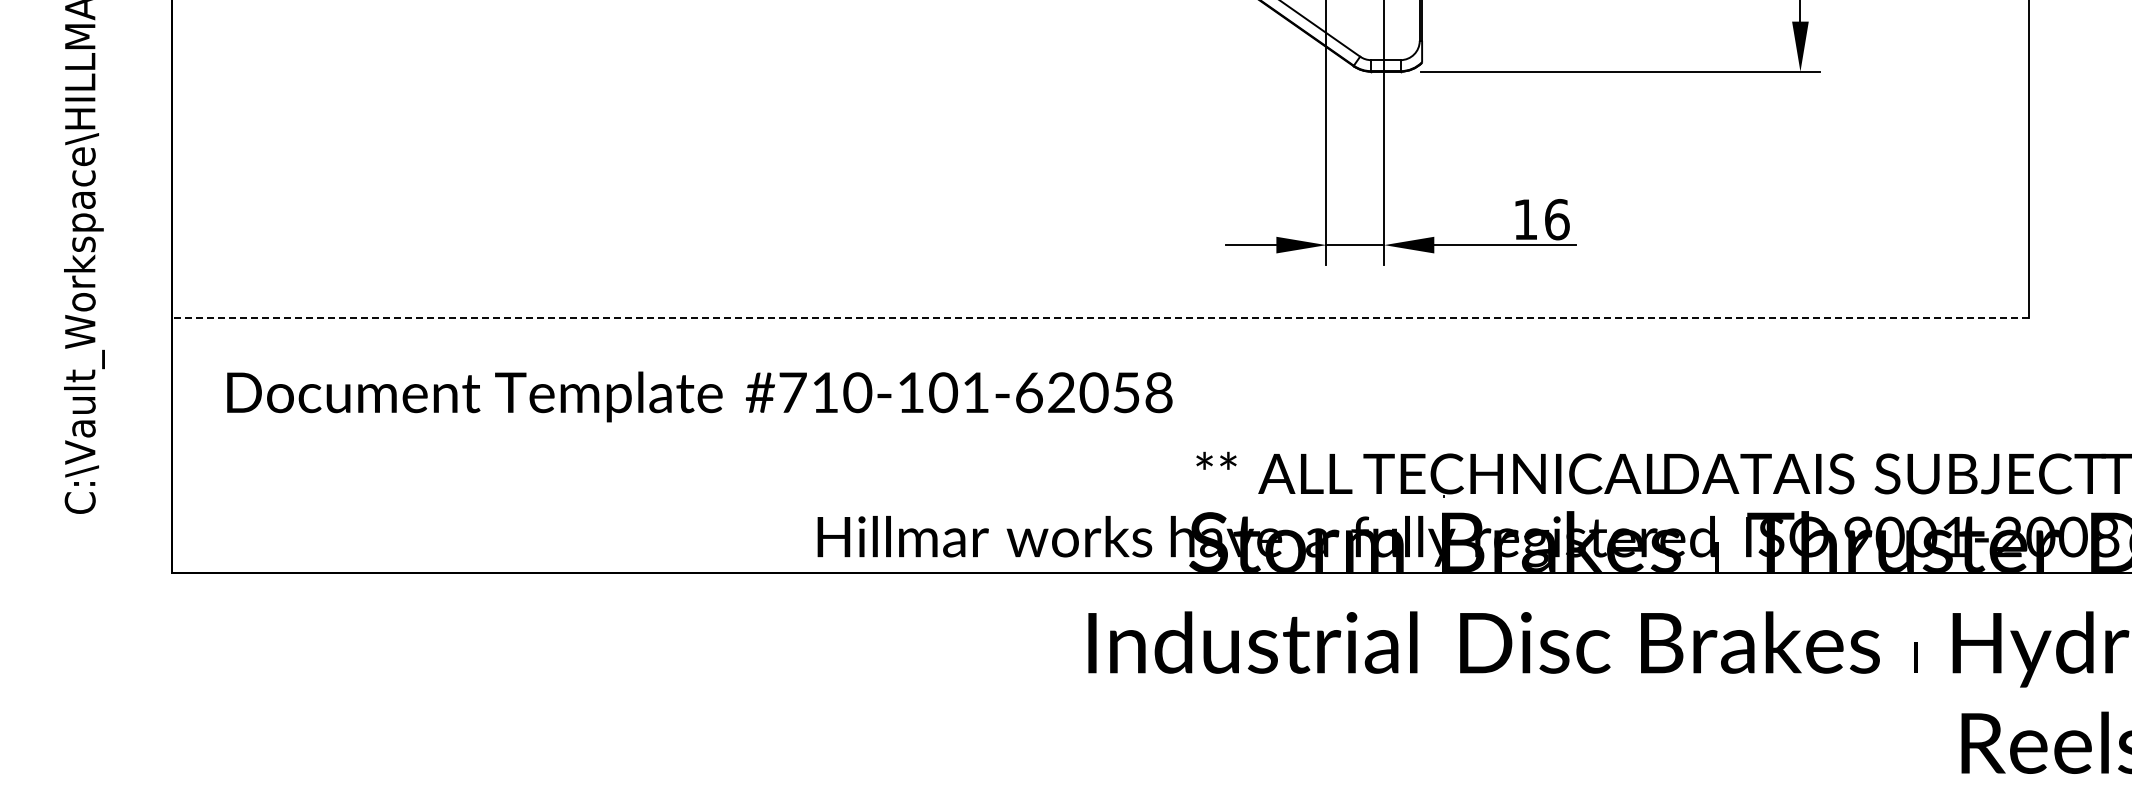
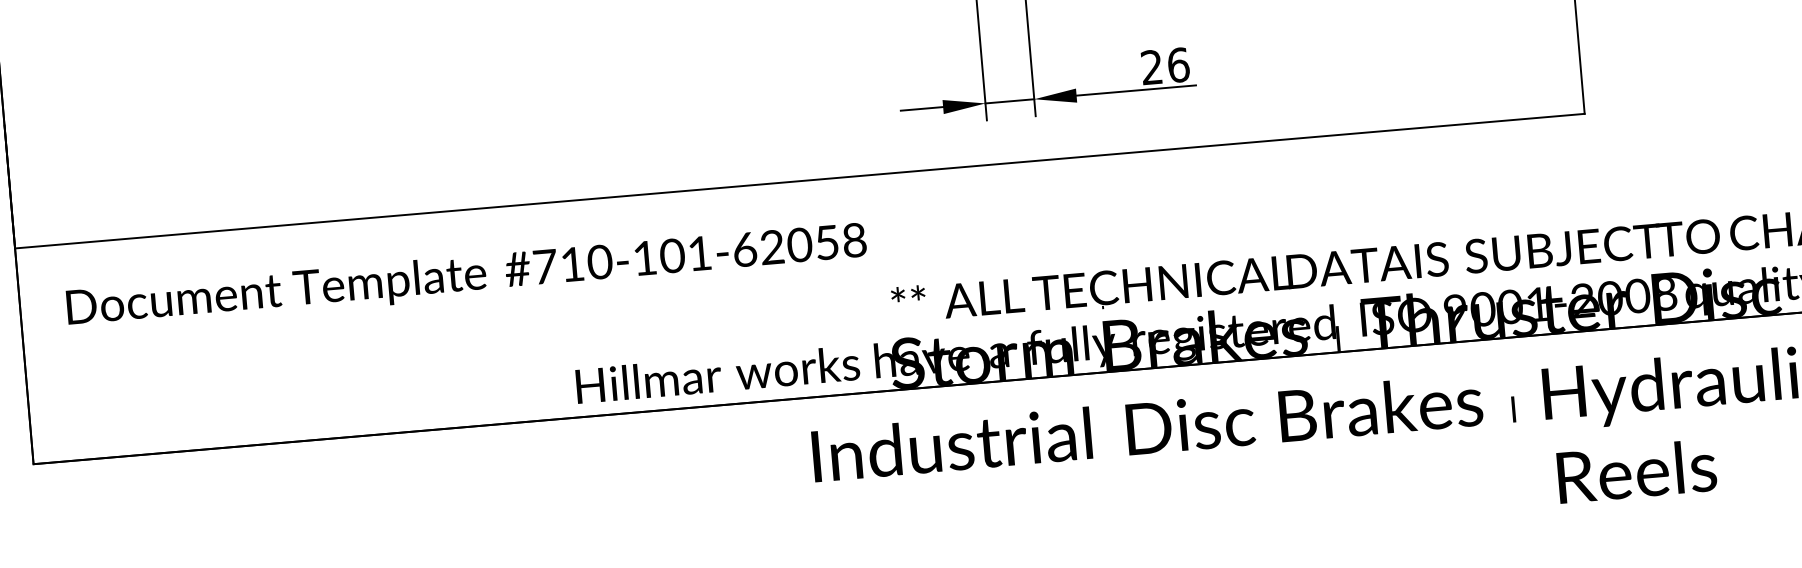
text: (1524, 219) -> (1150, 67), 16 -> 26
line: (1100, 317) -> (799, 180), dashed -> solid

